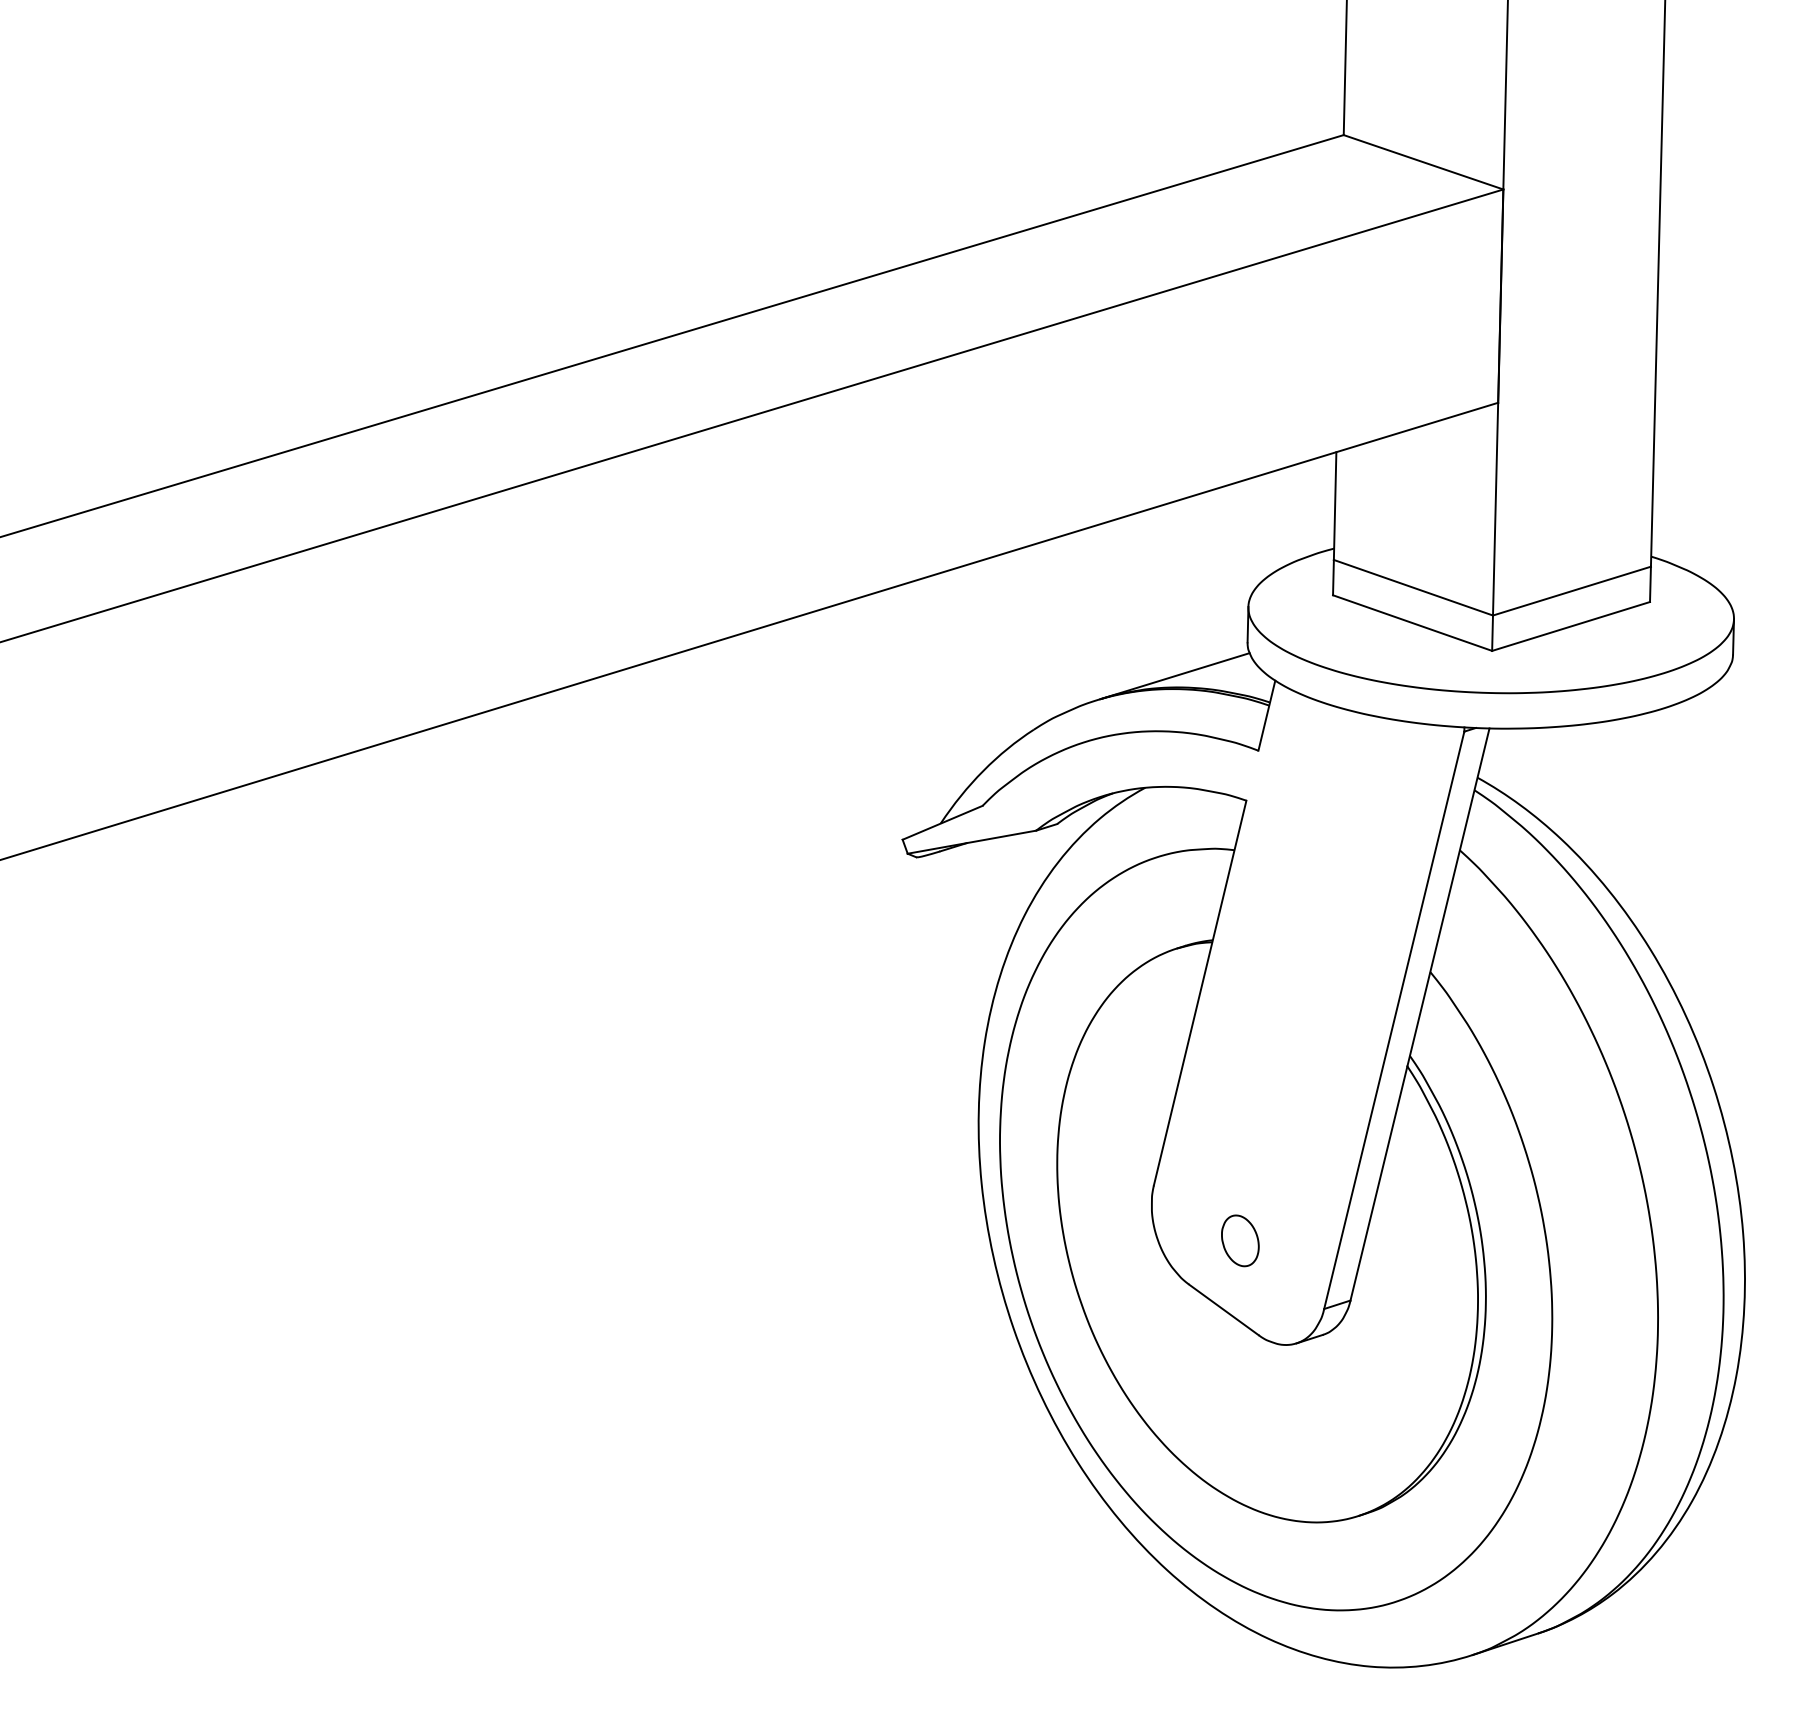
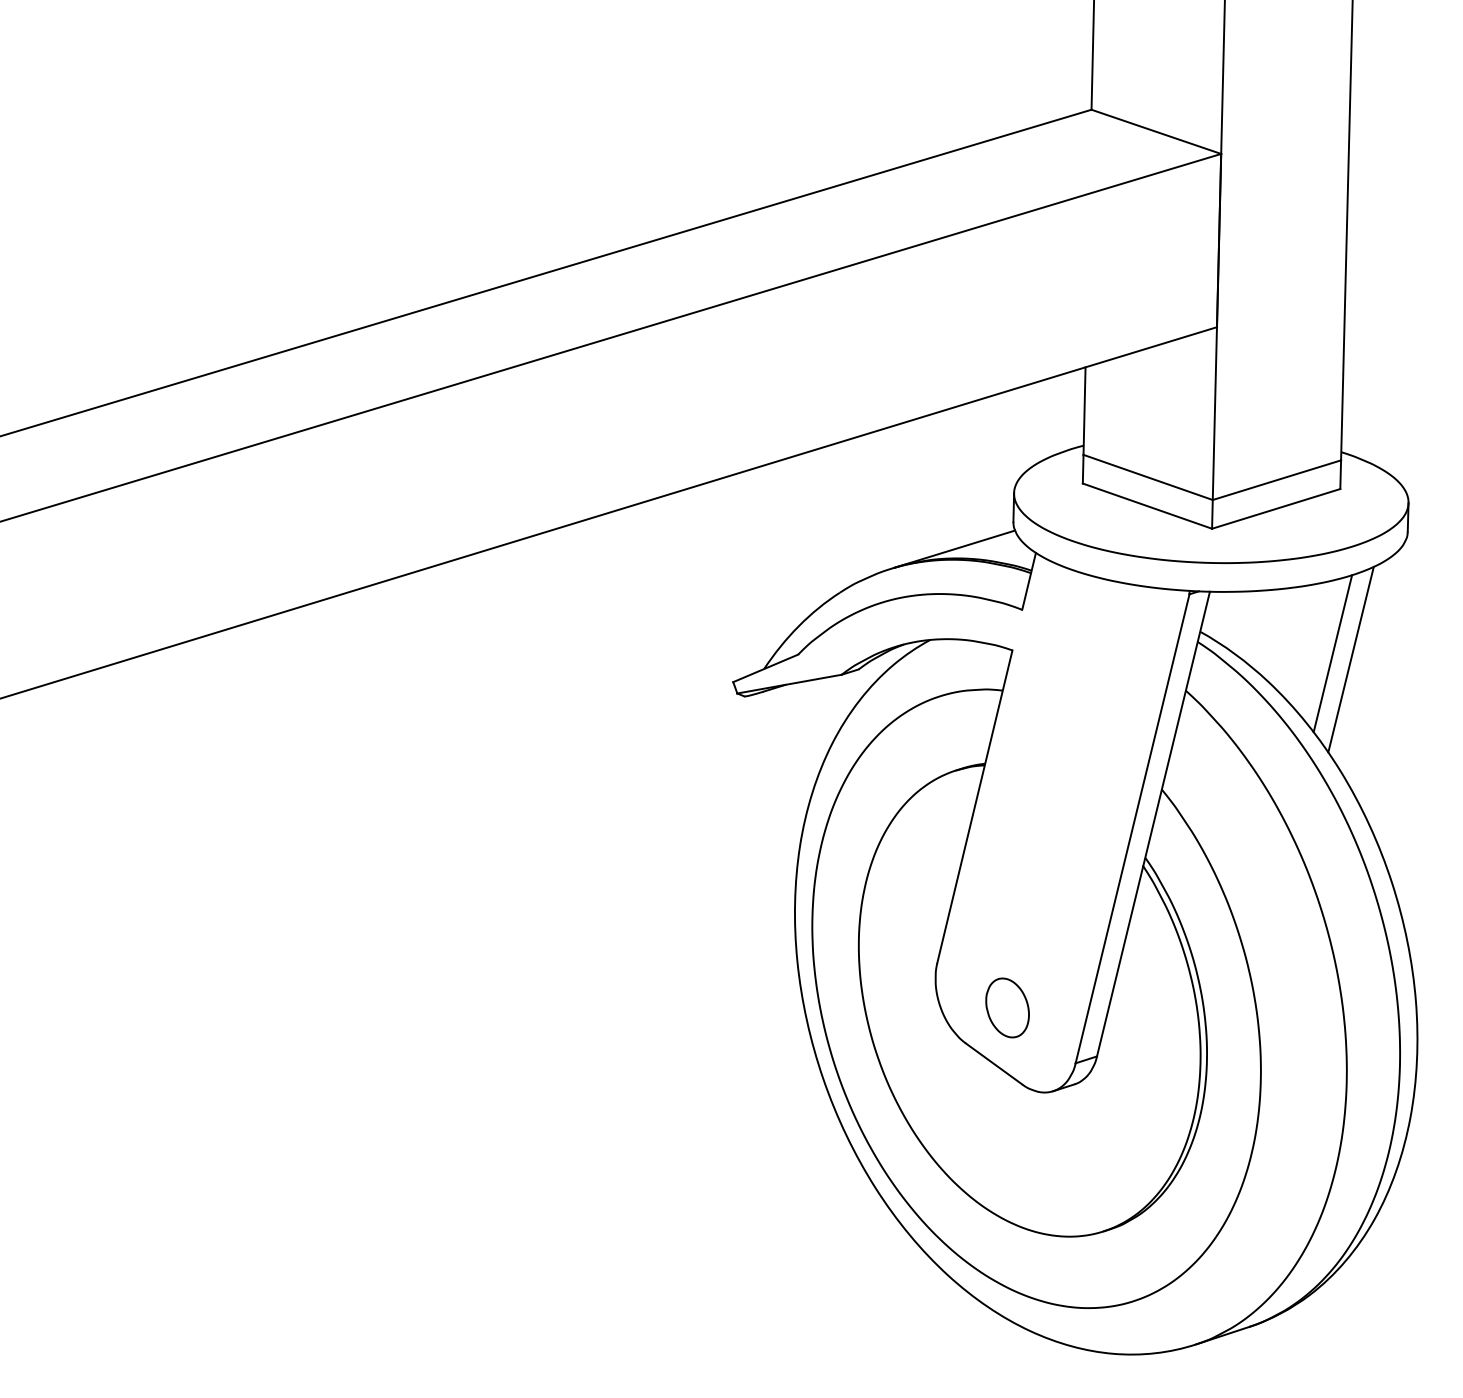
line: (1640, 804) -> (1332, 653), added
line: (1662, 811) -> (1350, 659), added
part: (1240, 1240) -> (1007, 1007), size x1.43

